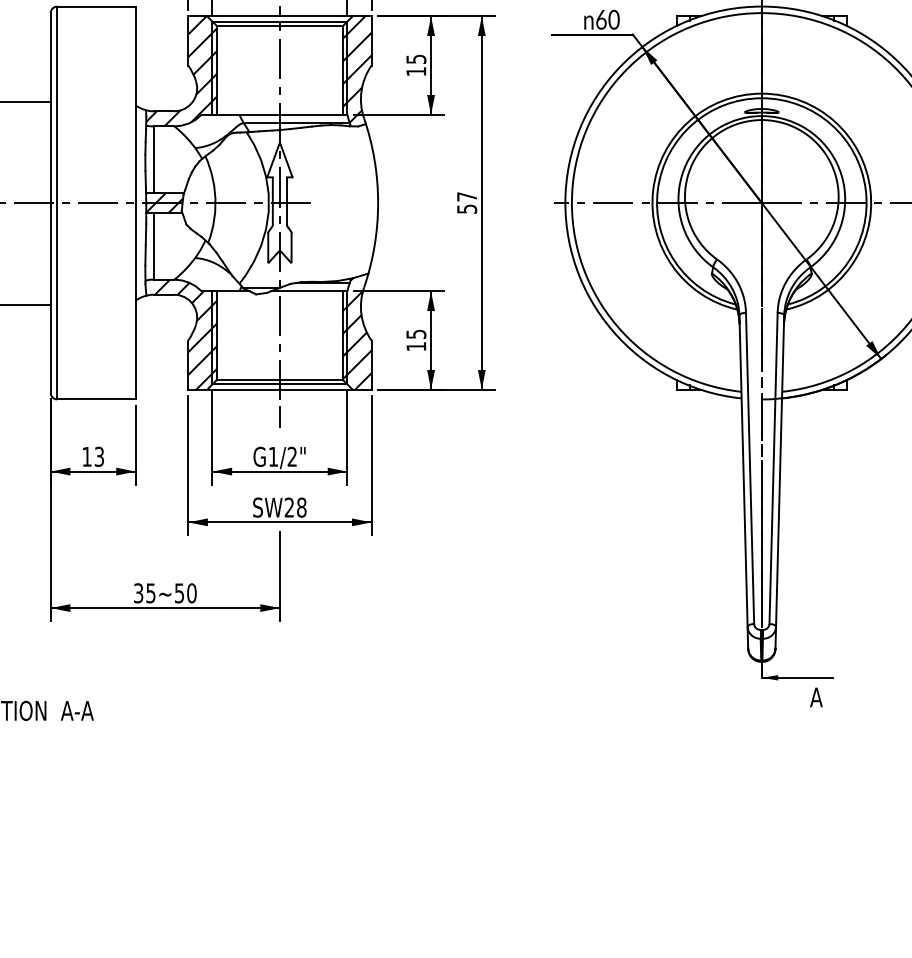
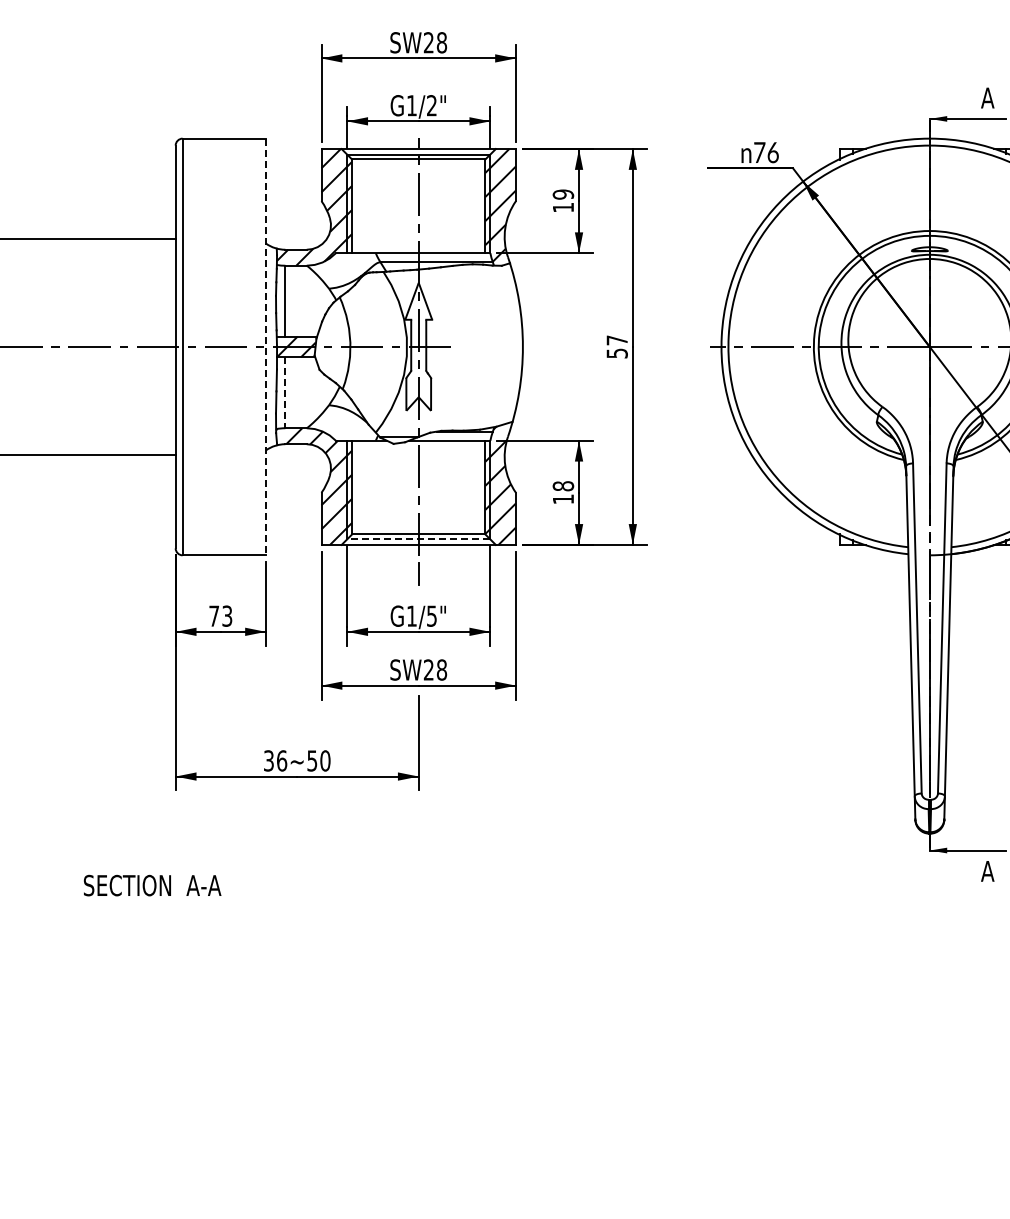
text: (607, 19) -> (766, 152), 60 -> 76
text: (415, 59) -> (562, 194), 15 -> 19
line: (135, 203) -> (265, 347), solid -> dashed
line: (154, 246) -> (285, 393), solid -> dashed
text: (416, 334) -> (563, 486), 15 -> 18
line: (279, 384) -> (418, 539), solid -> dashed
text: (86, 456) -> (213, 615), 13 -> 73
text: (291, 456) -> (431, 615), G1/2" -> G1/5"
text: (151, 592) -> (282, 760), 35~50 -> 36~50

